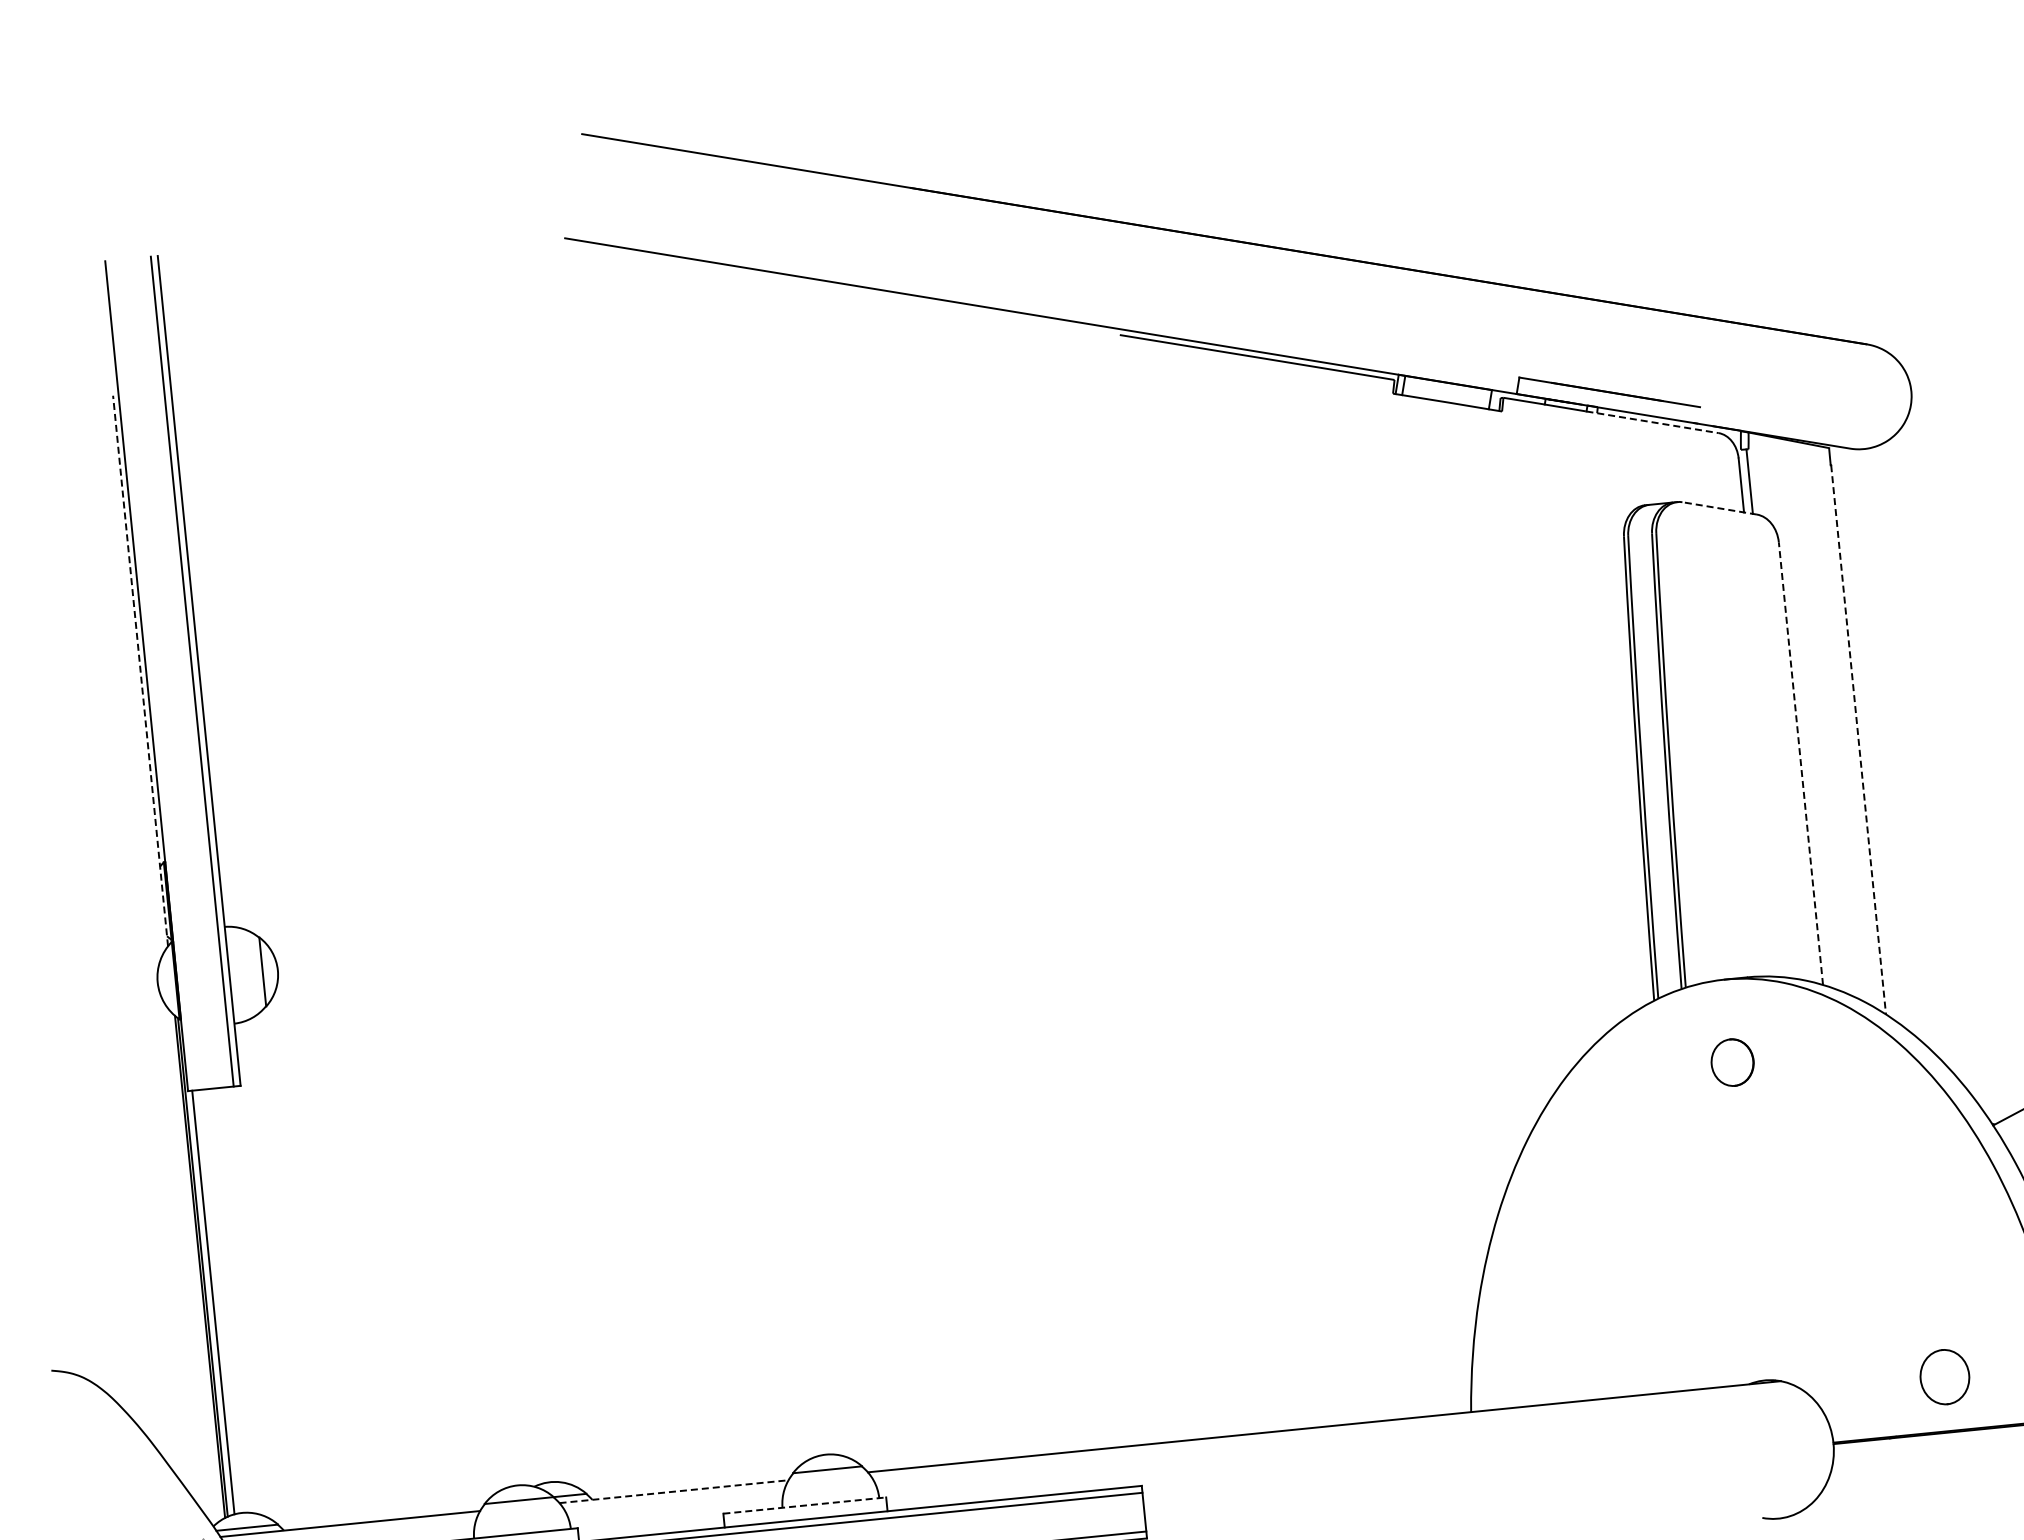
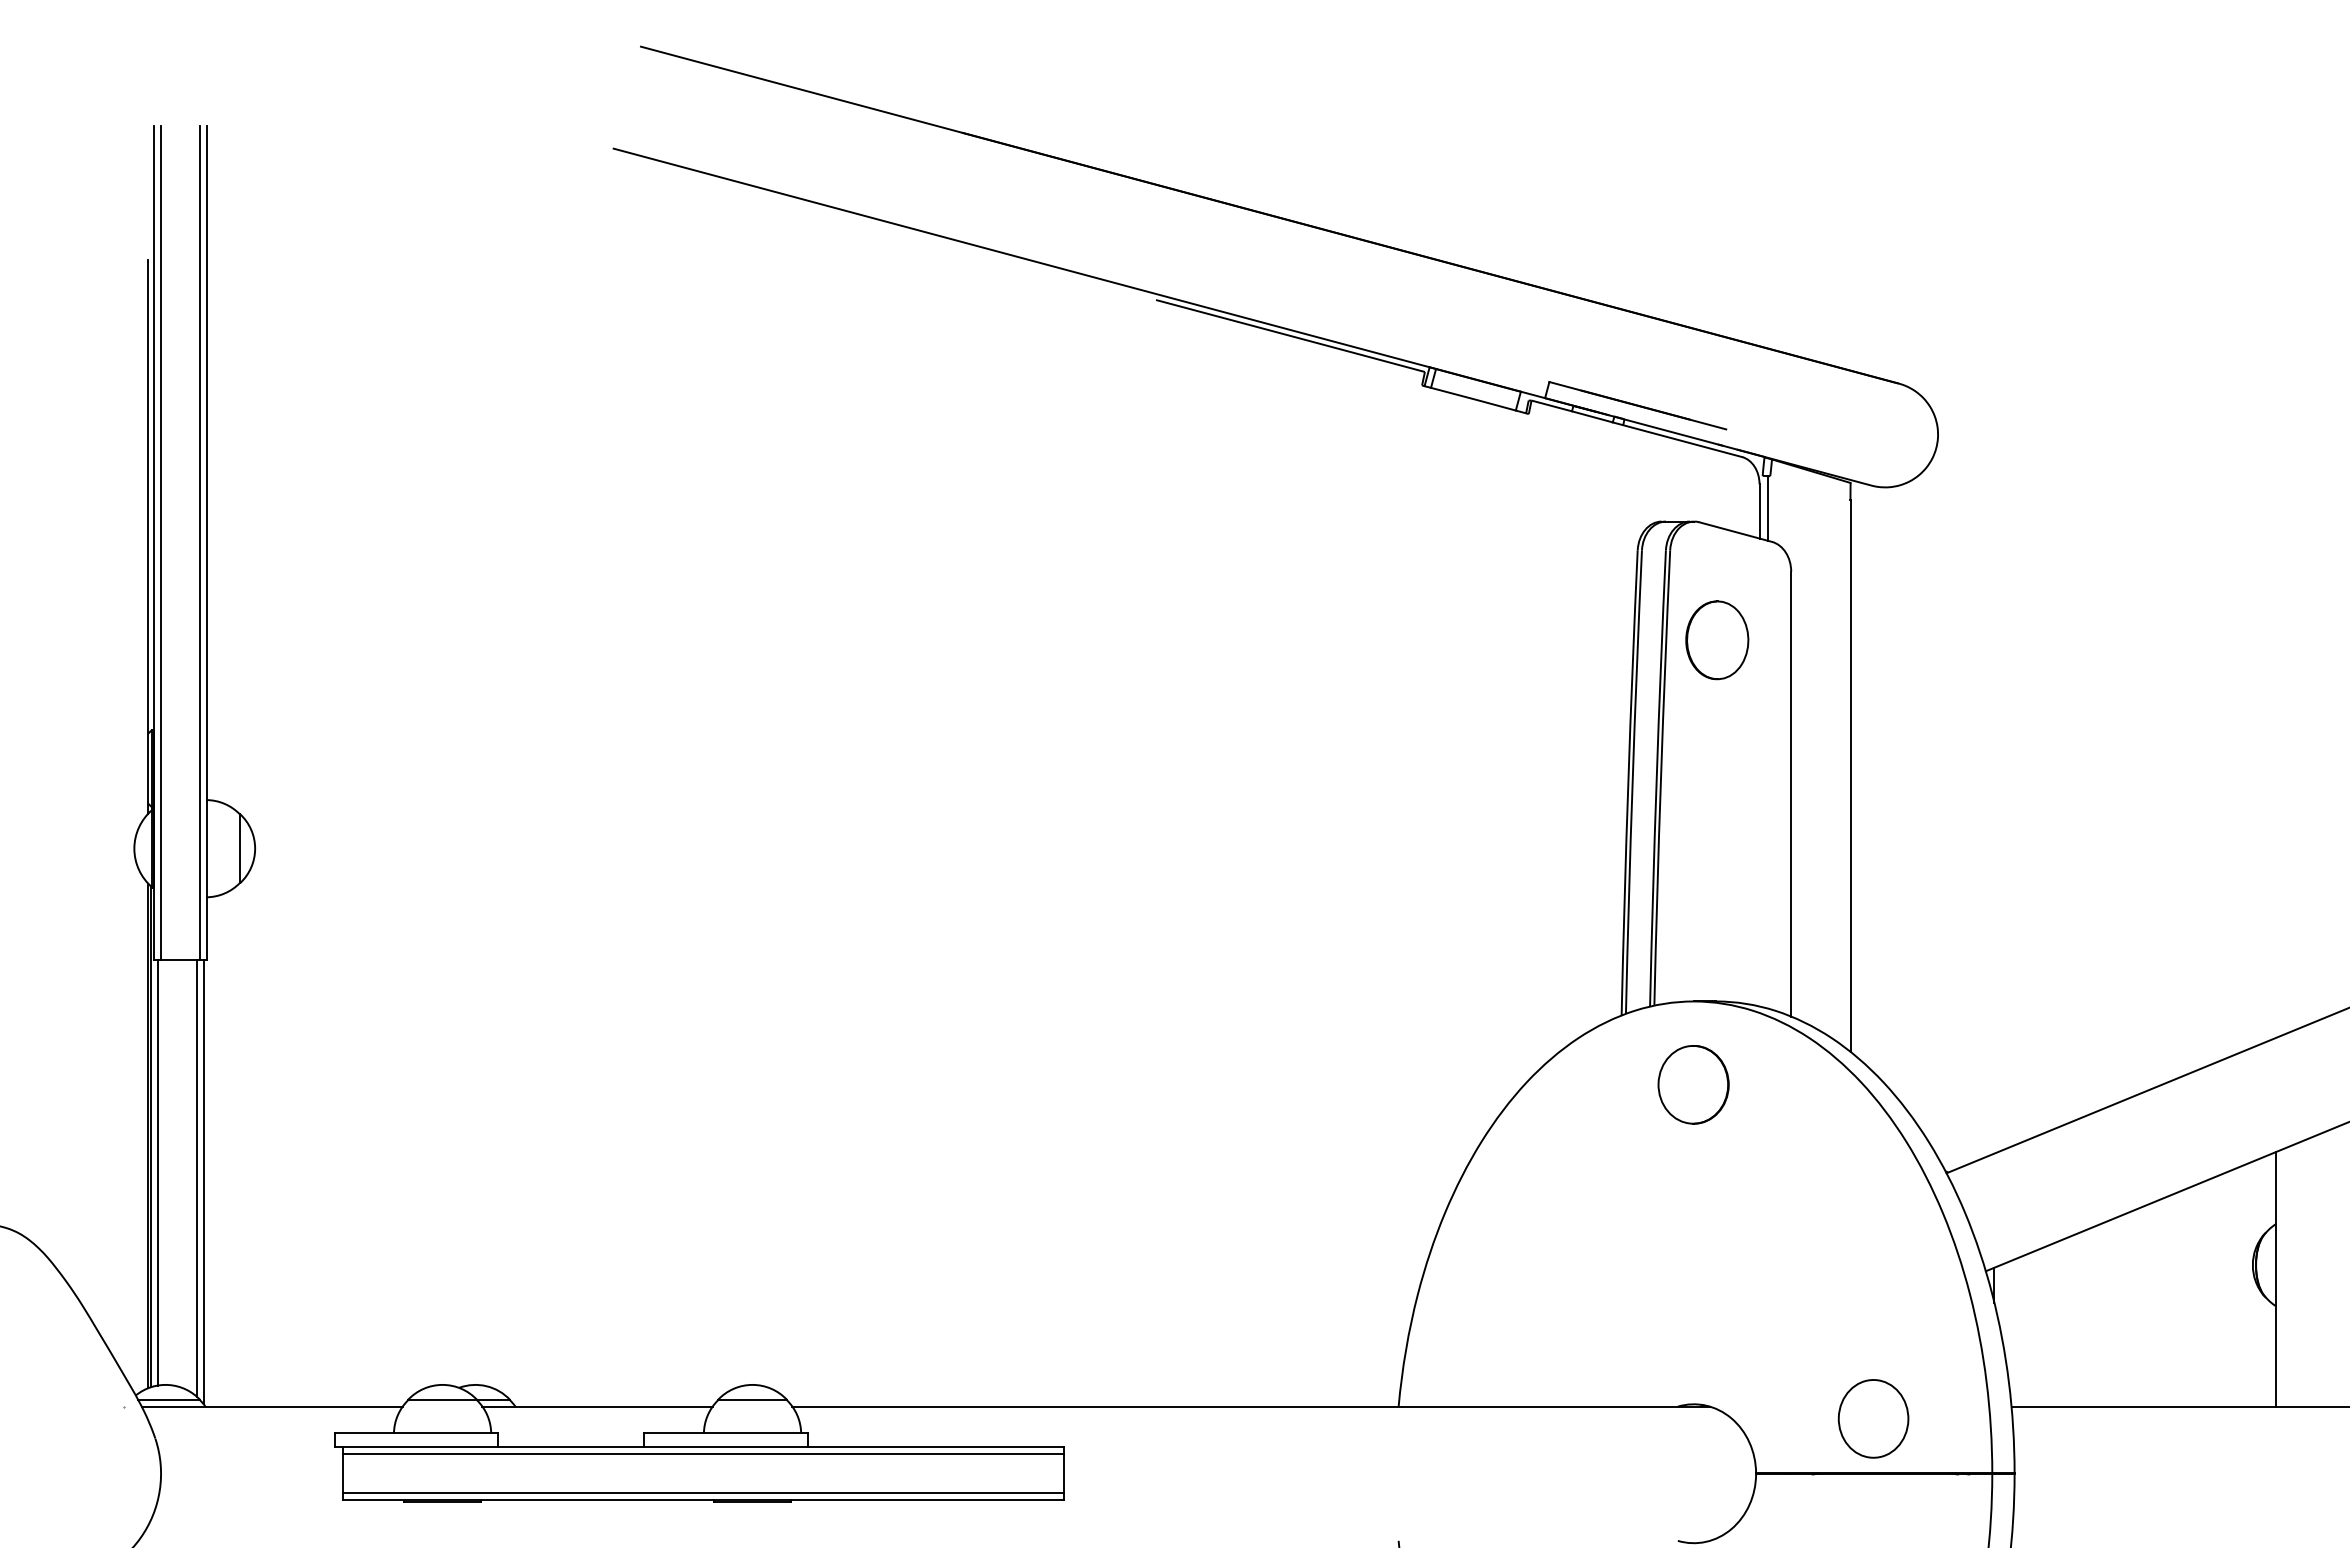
line: (1652, 422) -> (1677, 439), dashed -> solid
line: (1719, 508) -> (1735, 532), dashed -> solid
part: (1712, 618) -> (1717, 640), added
line: (140, 671) -> (148, 537), dashed -> solid
line: (153, 675) -> (160, 542), added
line: (1858, 740) -> (1850, 776), dashed -> solid
line: (1801, 762) -> (1791, 793), dashed -> solid
part: (1732, 1062) -> (1693, 1084), size x1.67
line: (252, 1303) -> (196, 1177), added
line: (259, 1306) -> (203, 1181), added
part: (1944, 1376) -> (1873, 1418), size x1.43
line: (674, 1491) -> (598, 1406), dashed -> solid
line: (804, 1505) -> (726, 1433), dashed -> solid

